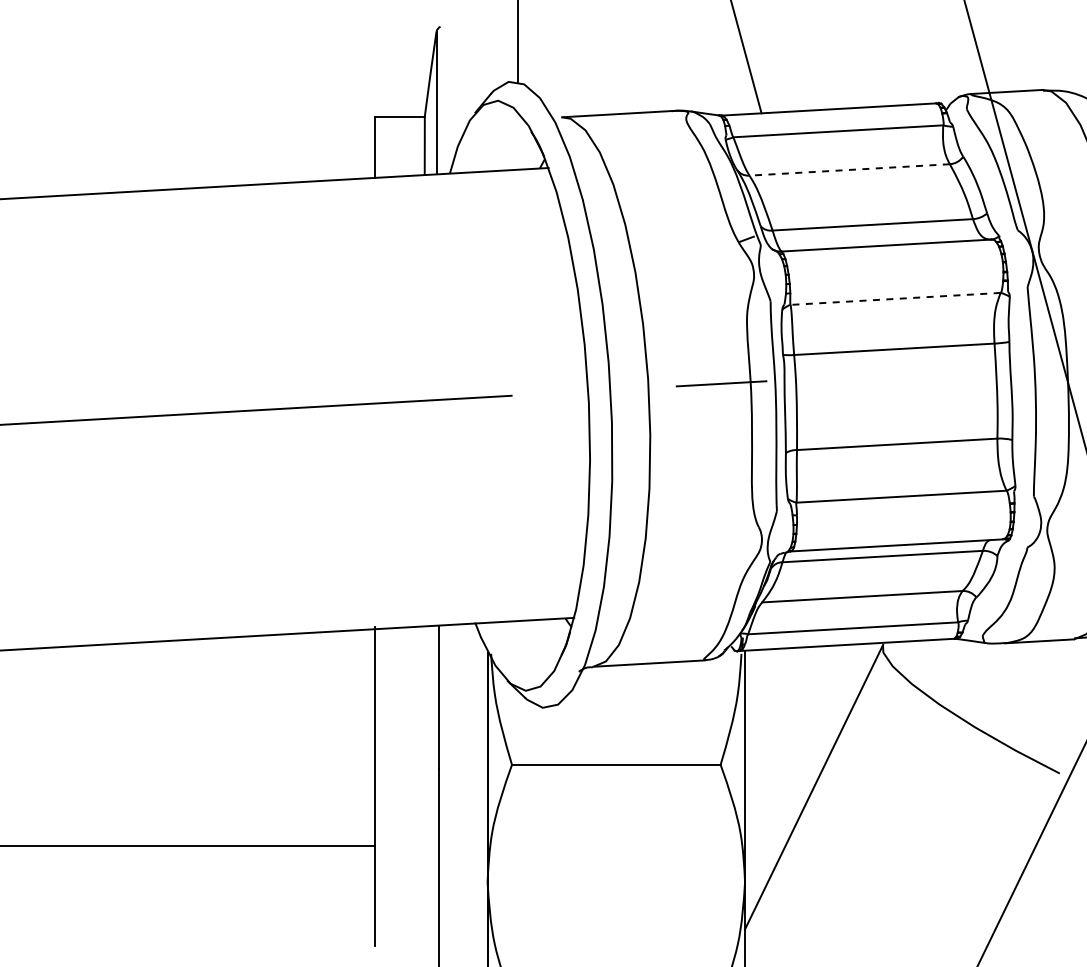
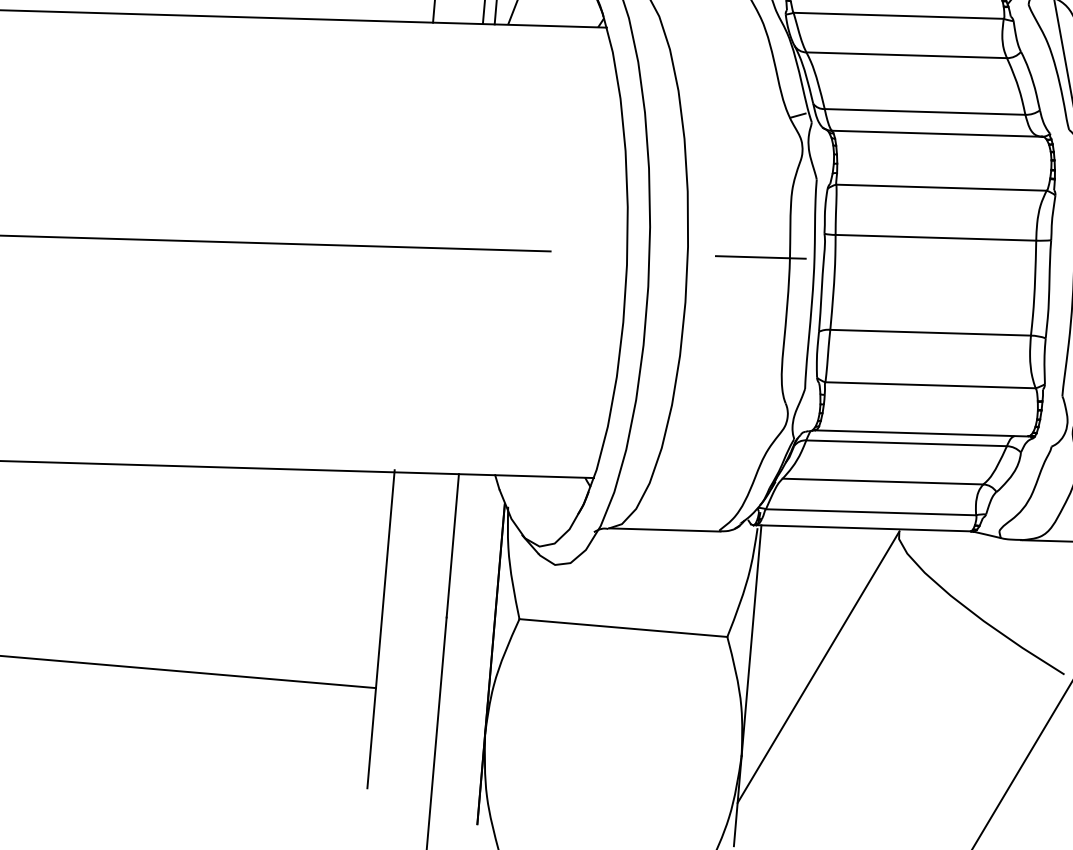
line: (849, 169) -> (906, 54), dashed -> solid
line: (895, 298) -> (941, 187), dashed -> solid

